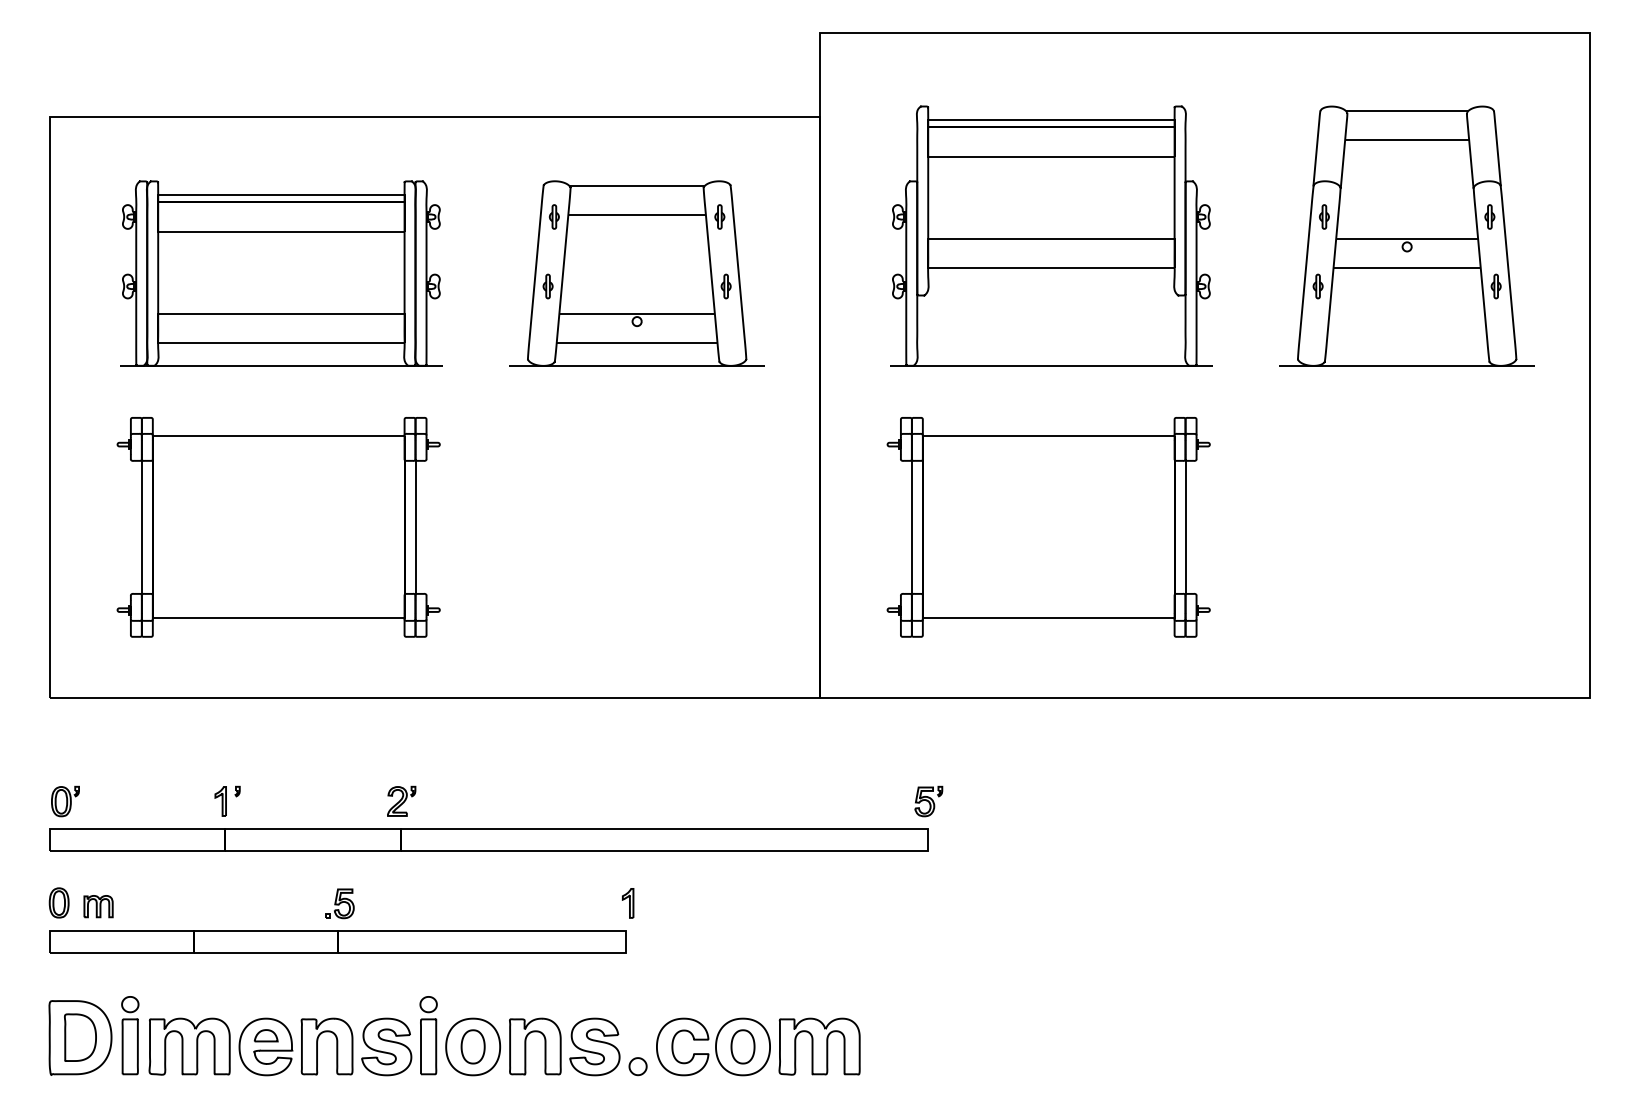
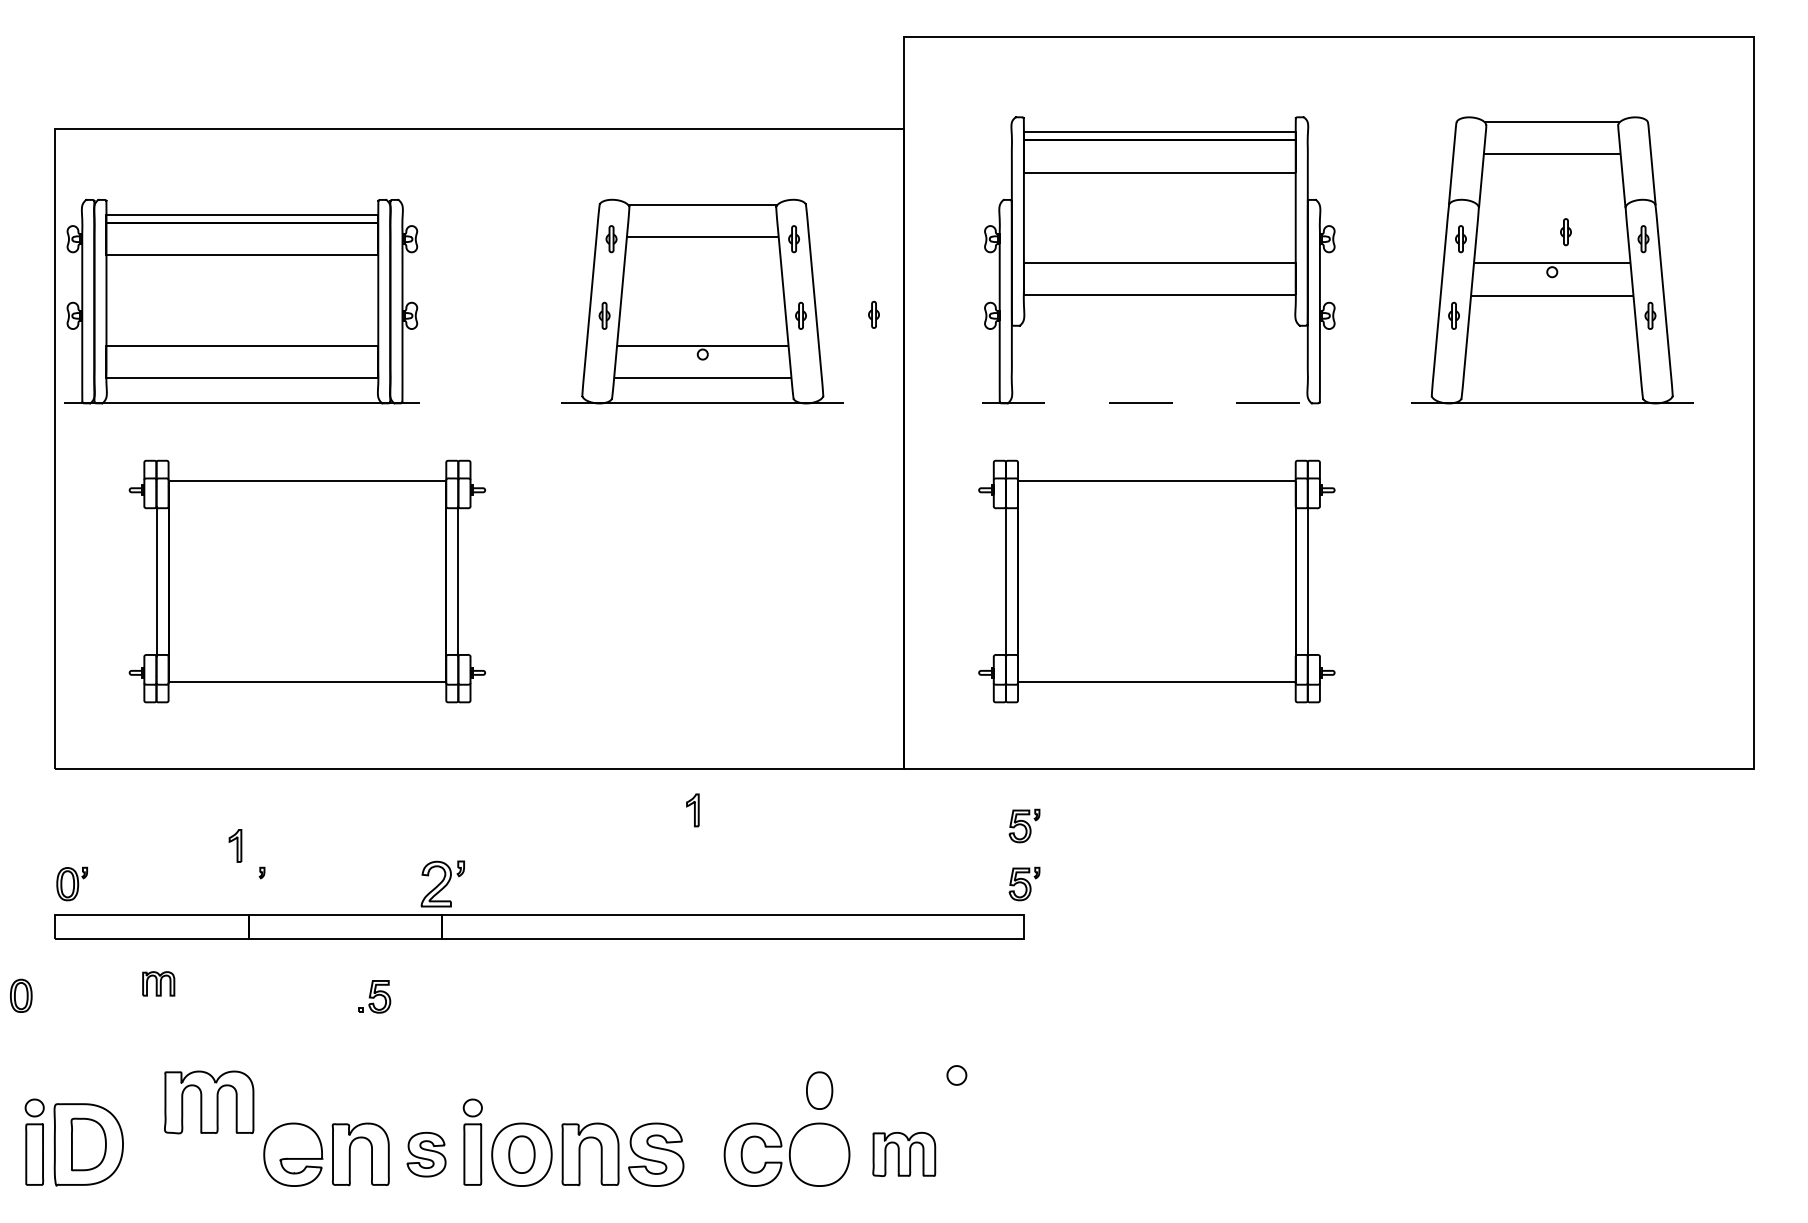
part: (1419, 210) -> (1565, 232), added
part: (280, 273) -> (241, 301), moved
part: (791, 285) -> (873, 314), added
line: (1051, 365) -> (1159, 403), solid -> dashed
part: (928, 748) -> (1024, 825), added
part: (220, 801) -> (235, 845), moved
part: (402, 801) -> (443, 883), size x1.4
part: (59, 902) -> (21, 995), moved
part: (627, 903) -> (692, 810), moved
part: (98, 906) -> (158, 983), moved
part: (337, 941) -> (372, 1038), removed
part: (130, 1034) -> (34, 1141), moved
part: (266, 1035) -> (293, 1142), removed
part: (189, 1046) -> (209, 1102), moved
part: (386, 1046) -> (426, 1154), size x0.7
part: (742, 1046) -> (819, 1090), moved
part: (819, 1046) -> (904, 1154), size x0.7
part: (637, 1066) -> (956, 1075), moved

